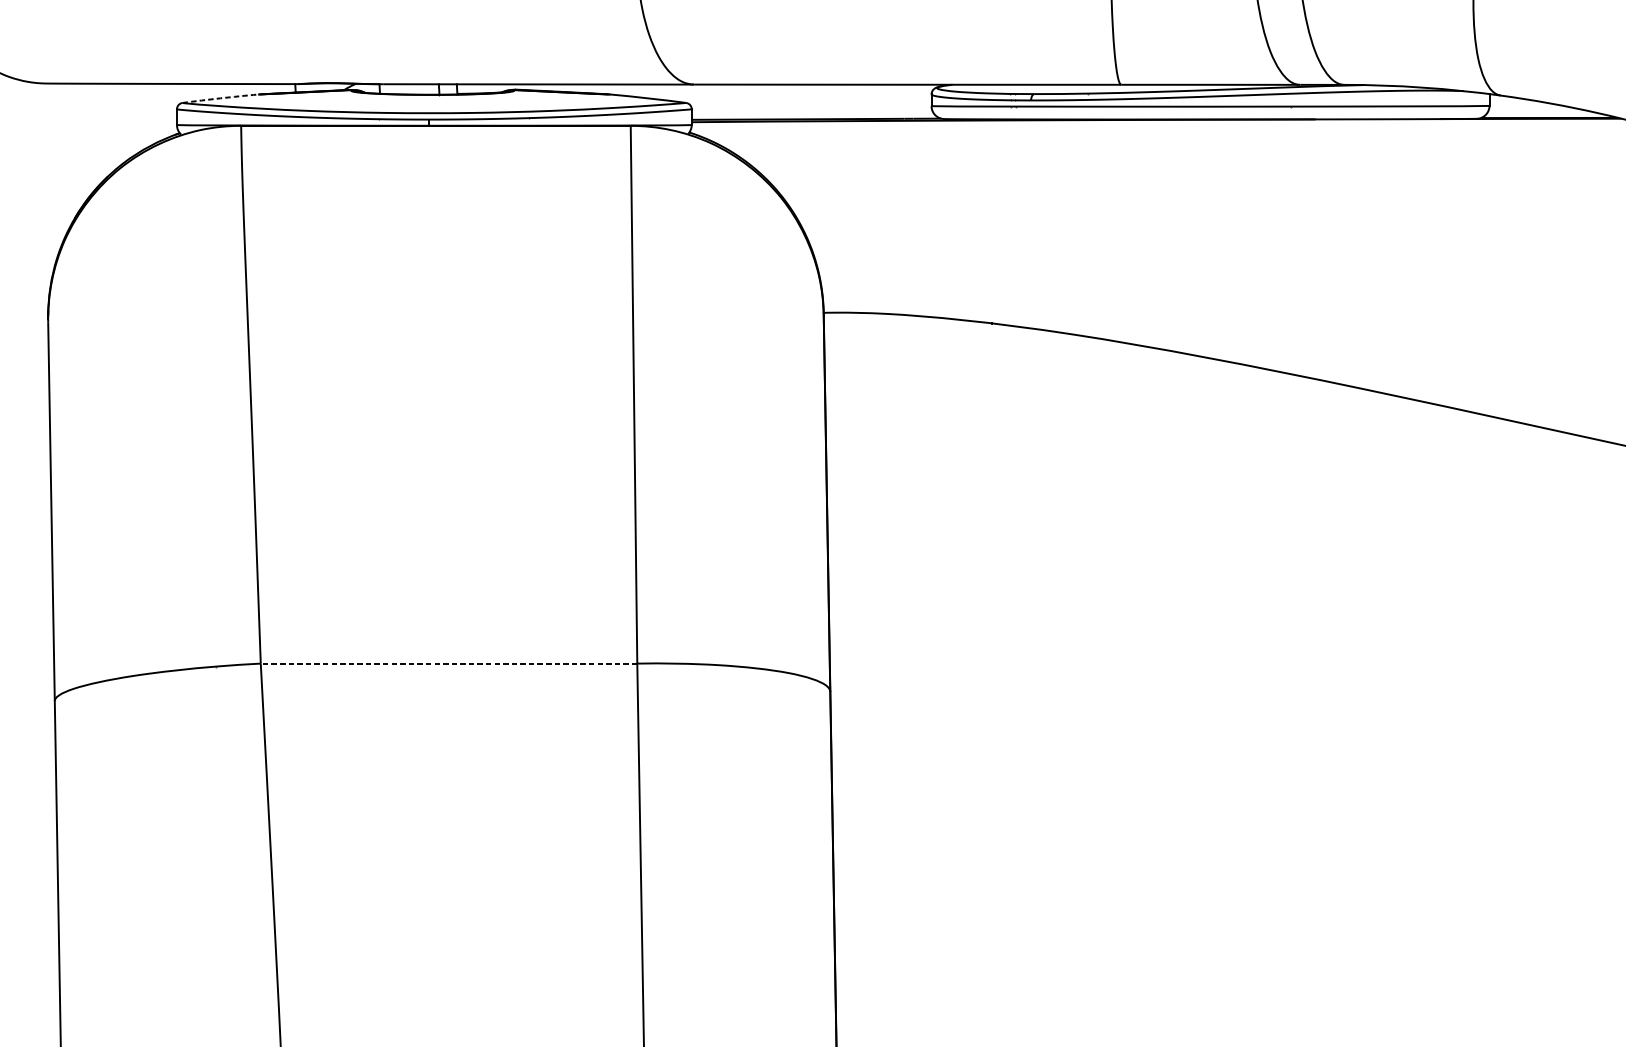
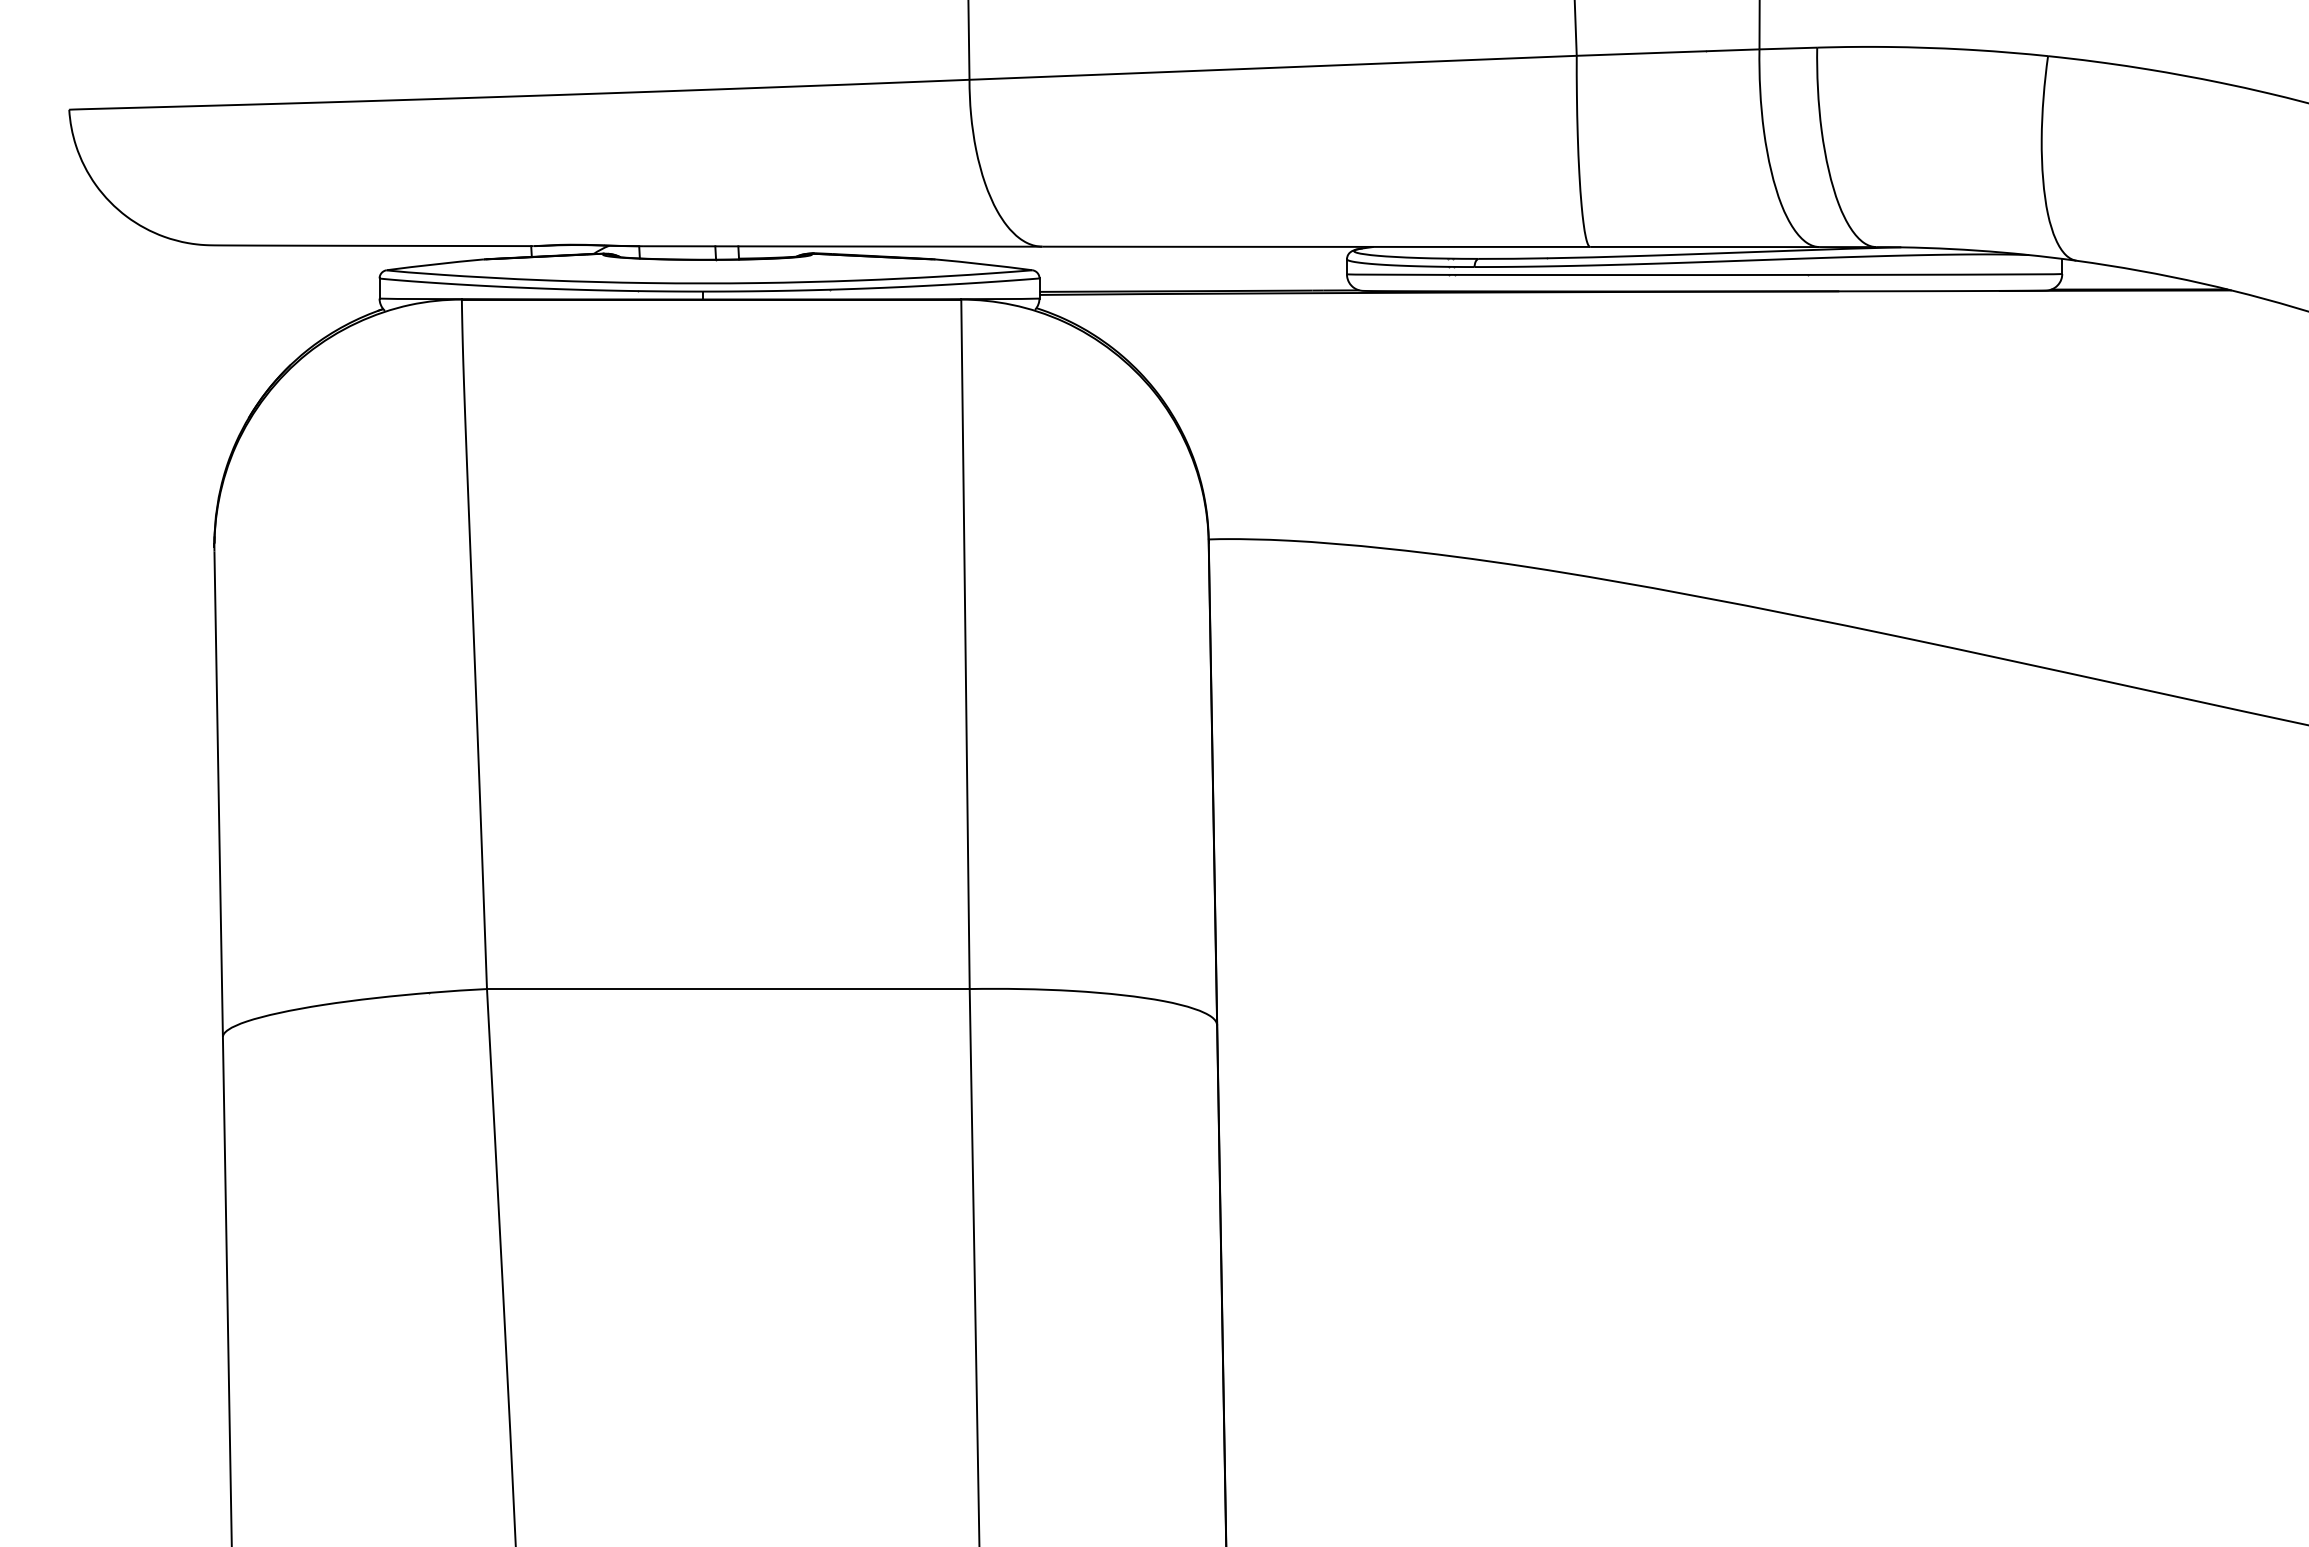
arc: (220, 98) -> (435, 264), dashed -> solid
line: (448, 663) -> (727, 989), dashed -> solid

